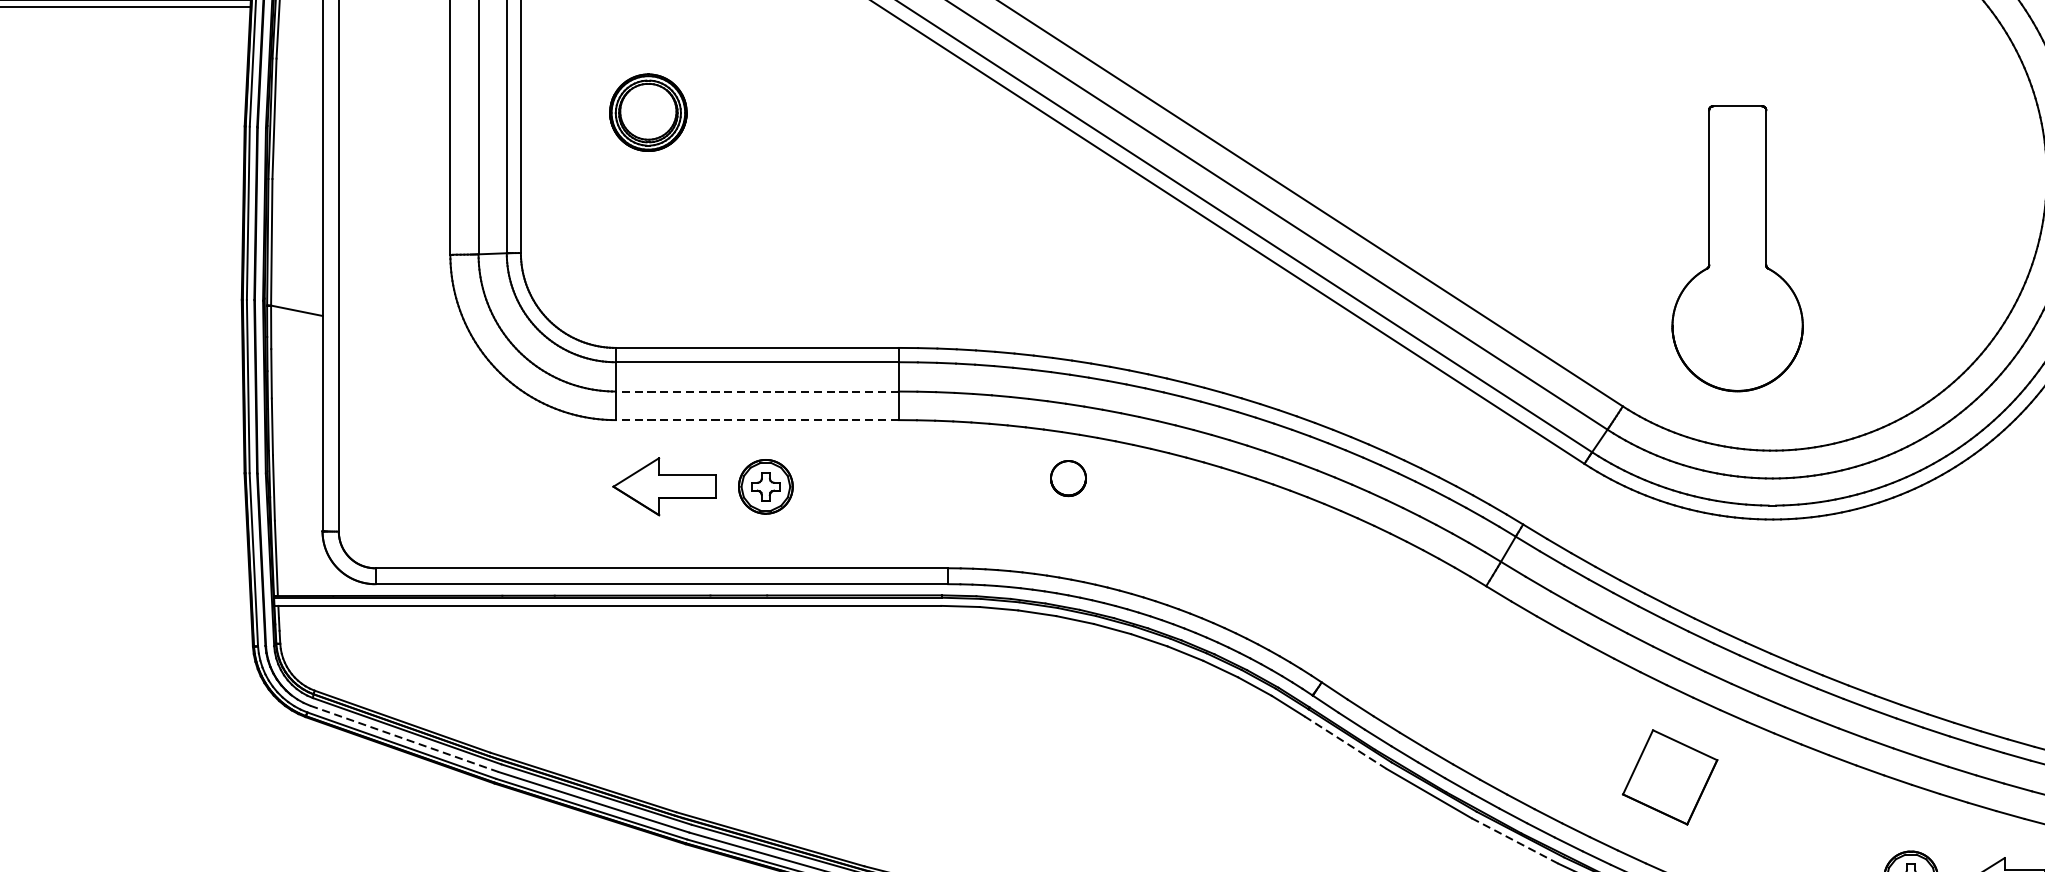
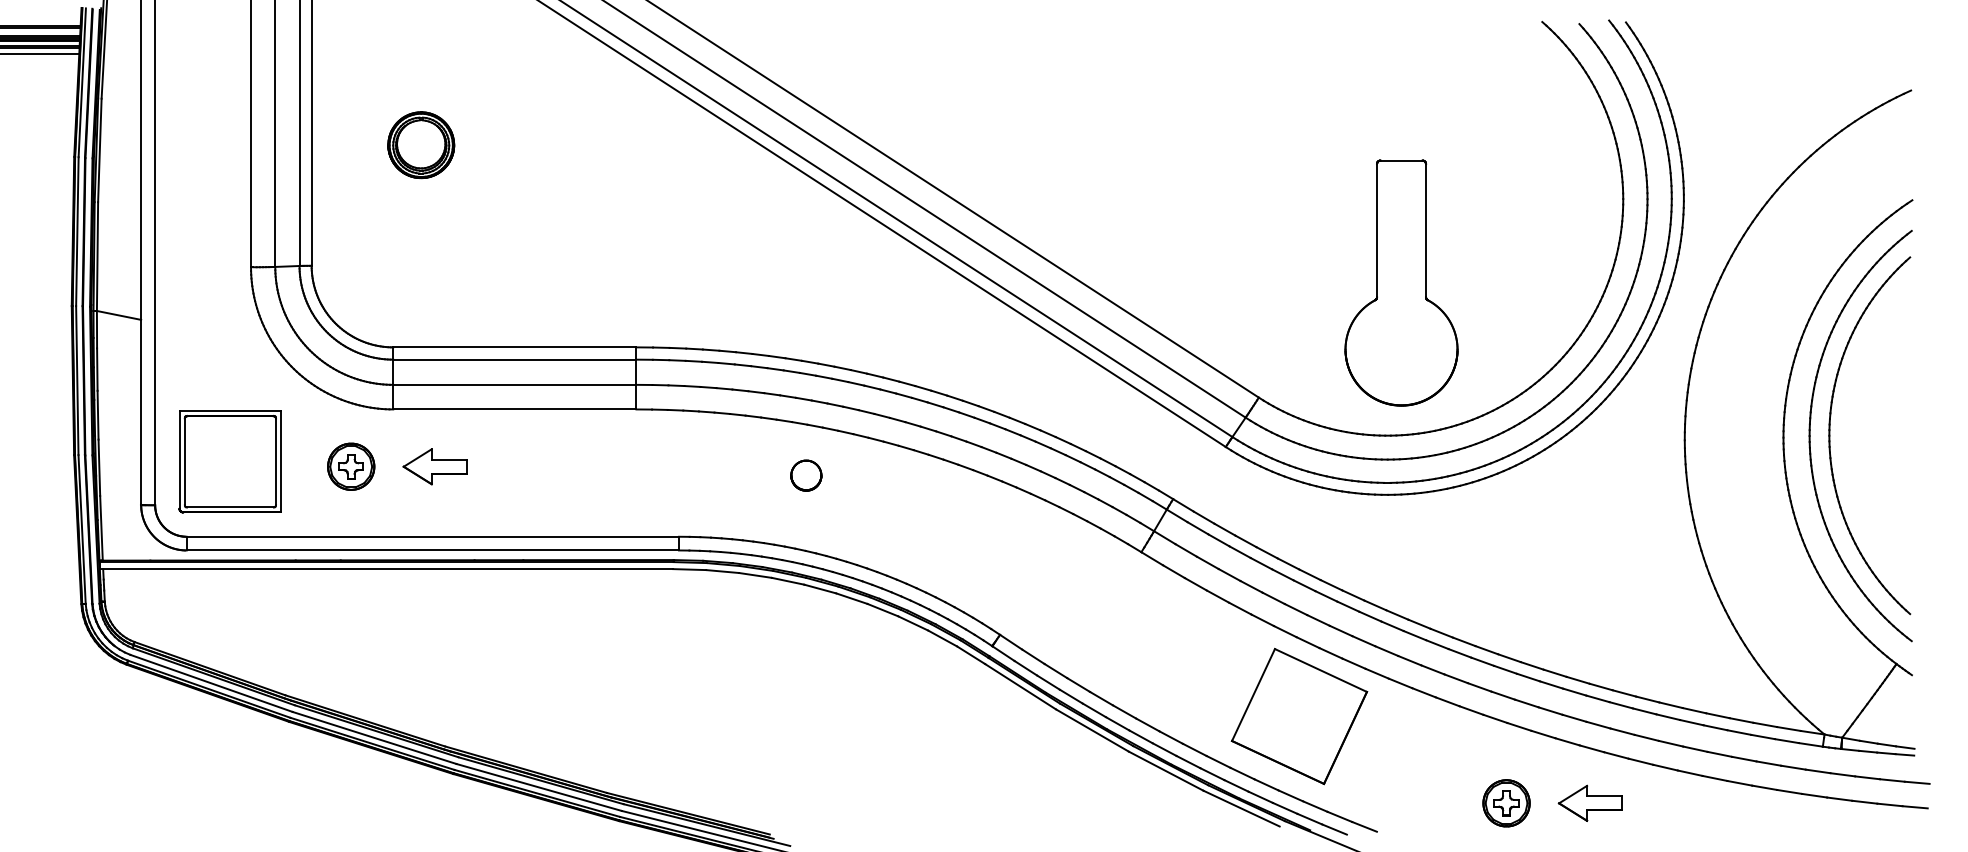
part: (1737, 248) -> (1401, 282), moved
line: (756, 391) -> (514, 384), dashed -> solid
line: (756, 420) -> (514, 409), dashed -> solid
part: (1068, 478) -> (806, 475), moved
part: (425, 480) -> (229, 461), added
part: (663, 486) -> (434, 466), size x0.71
part: (766, 486) -> (351, 466), moved
line: (404, 738) -> (211, 683), dashed -> solid
line: (1346, 742) -> (1021, 686), dashed -> solid
part: (1670, 777) -> (1299, 716), size x1.67
line: (1515, 841) -> (1166, 771), dashed -> solid

